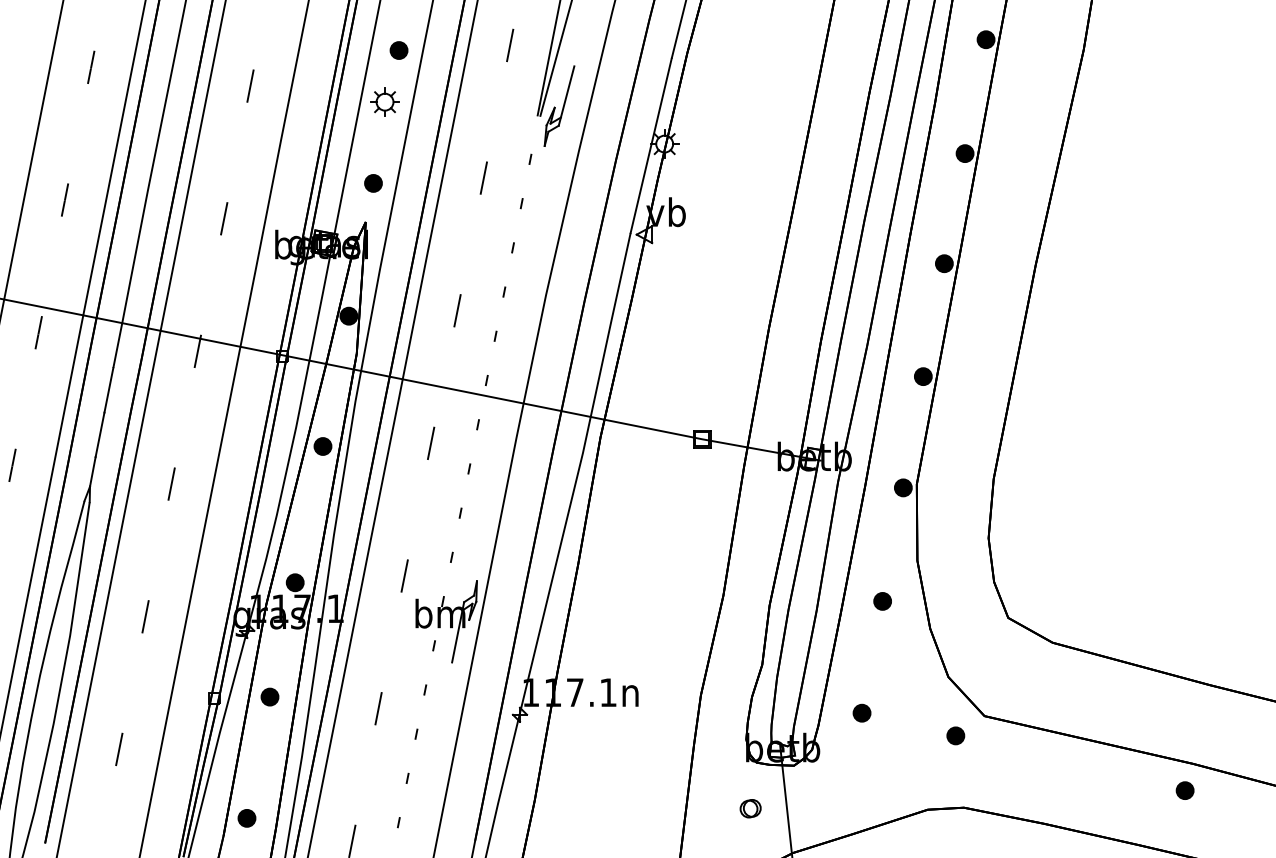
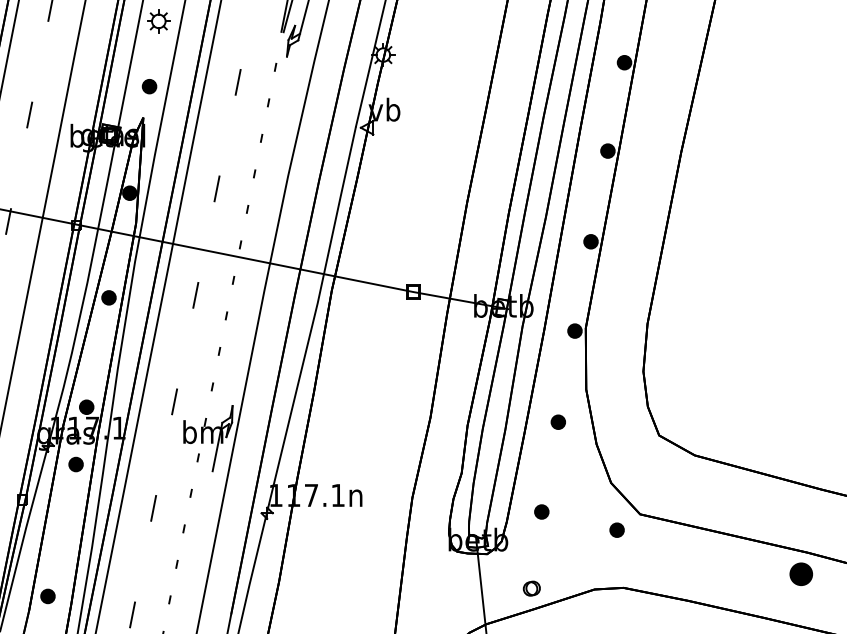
part: (269, 696) -> (75, 464), moved
part: (1184, 790) -> (800, 574), size x1.6
part: (750, 808) -> (531, 588), moved

